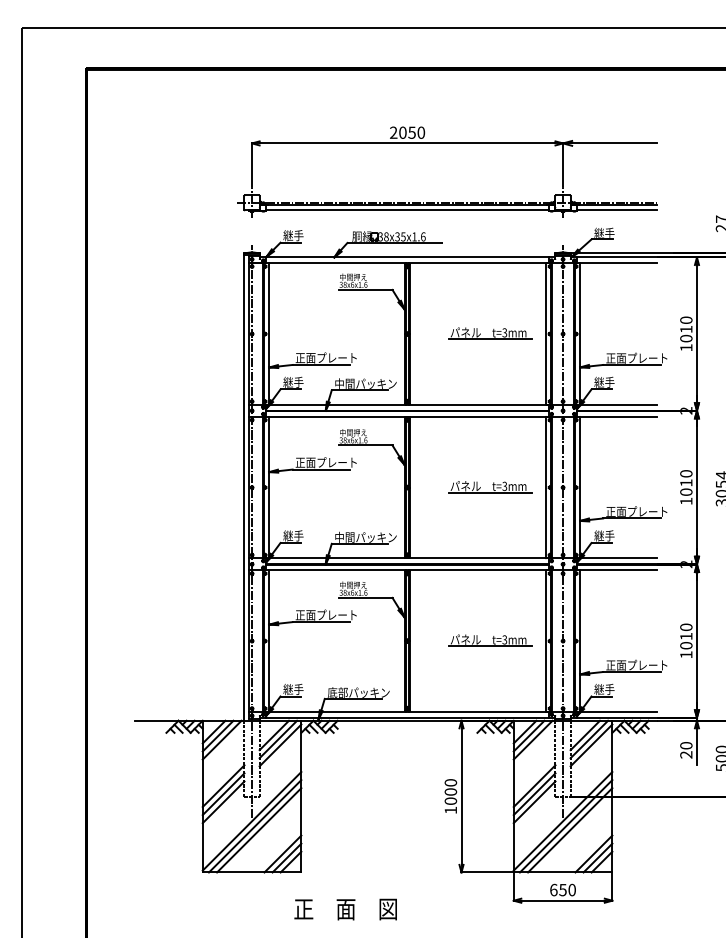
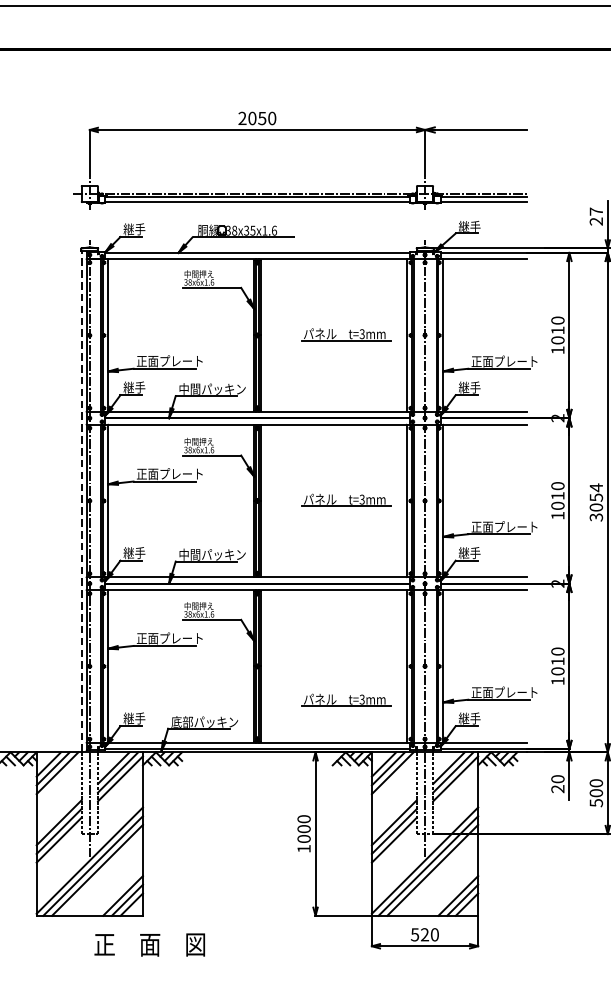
line: (244, 487) -> (81, 500), solid -> dashed
part: (490, 640) -> (346, 700), moved
text: (558, 889) -> (420, 934), 650 -> 520
text: (345, 909) -> (149, 944), moved

